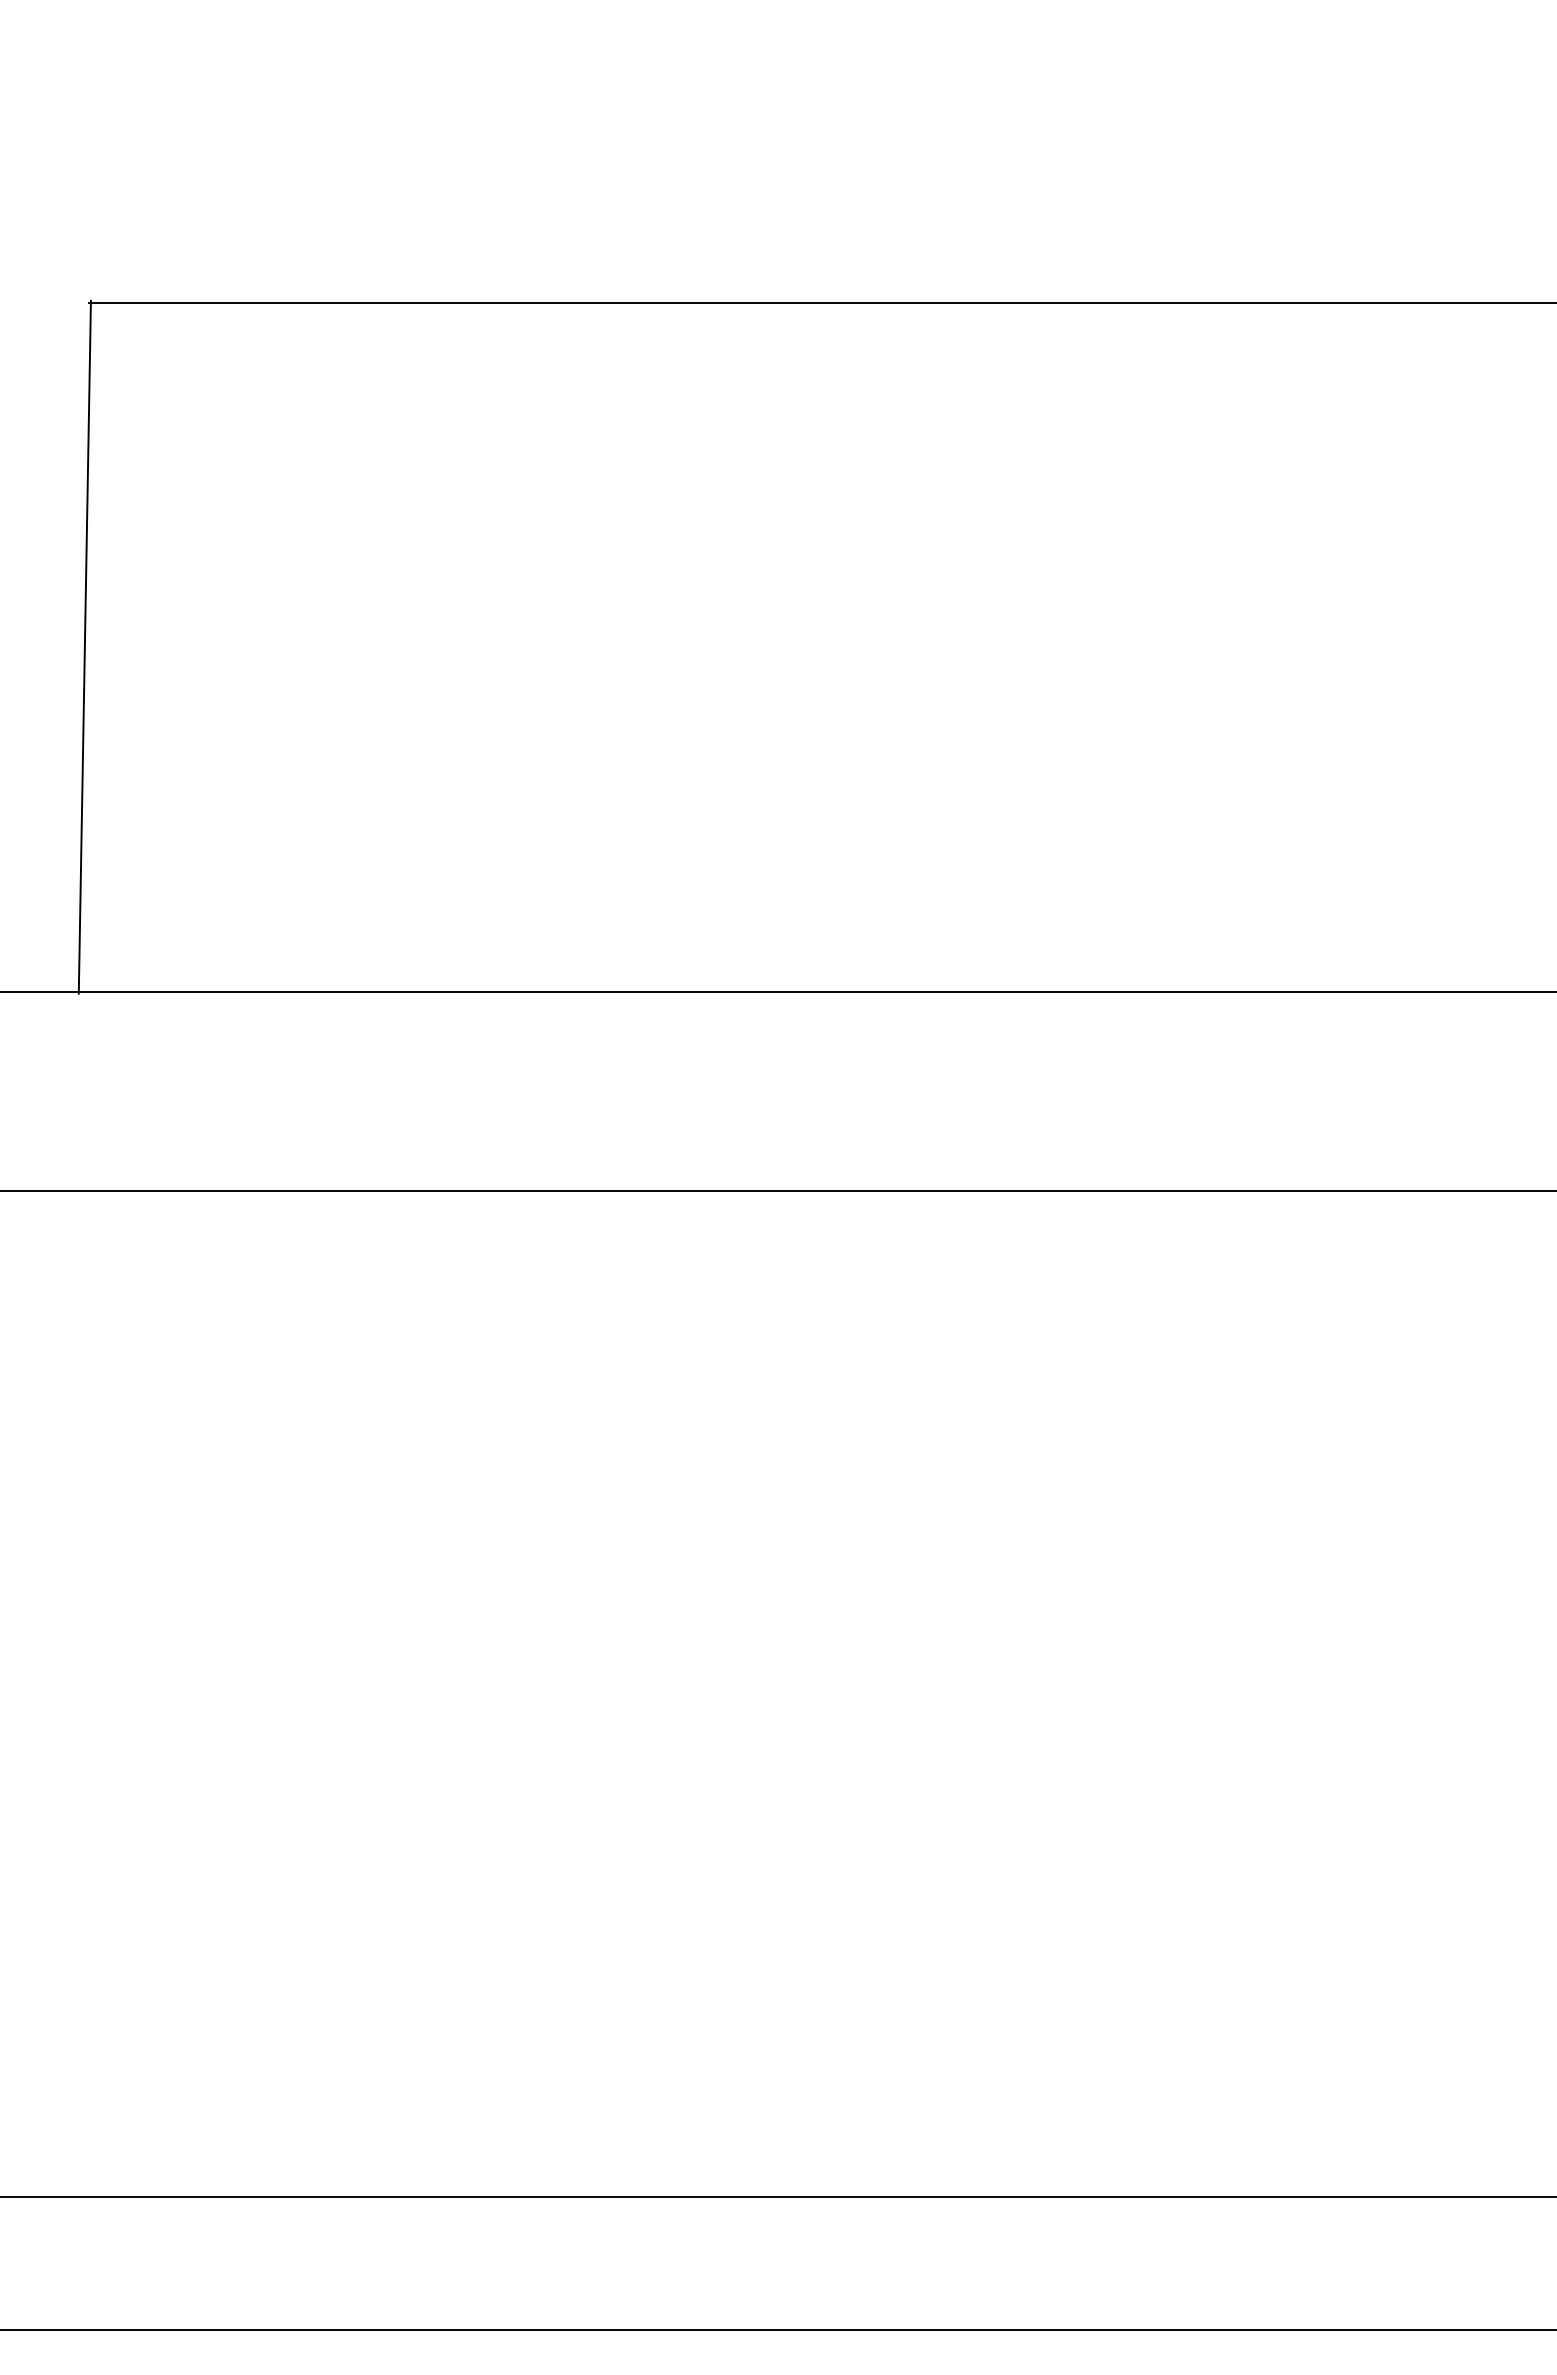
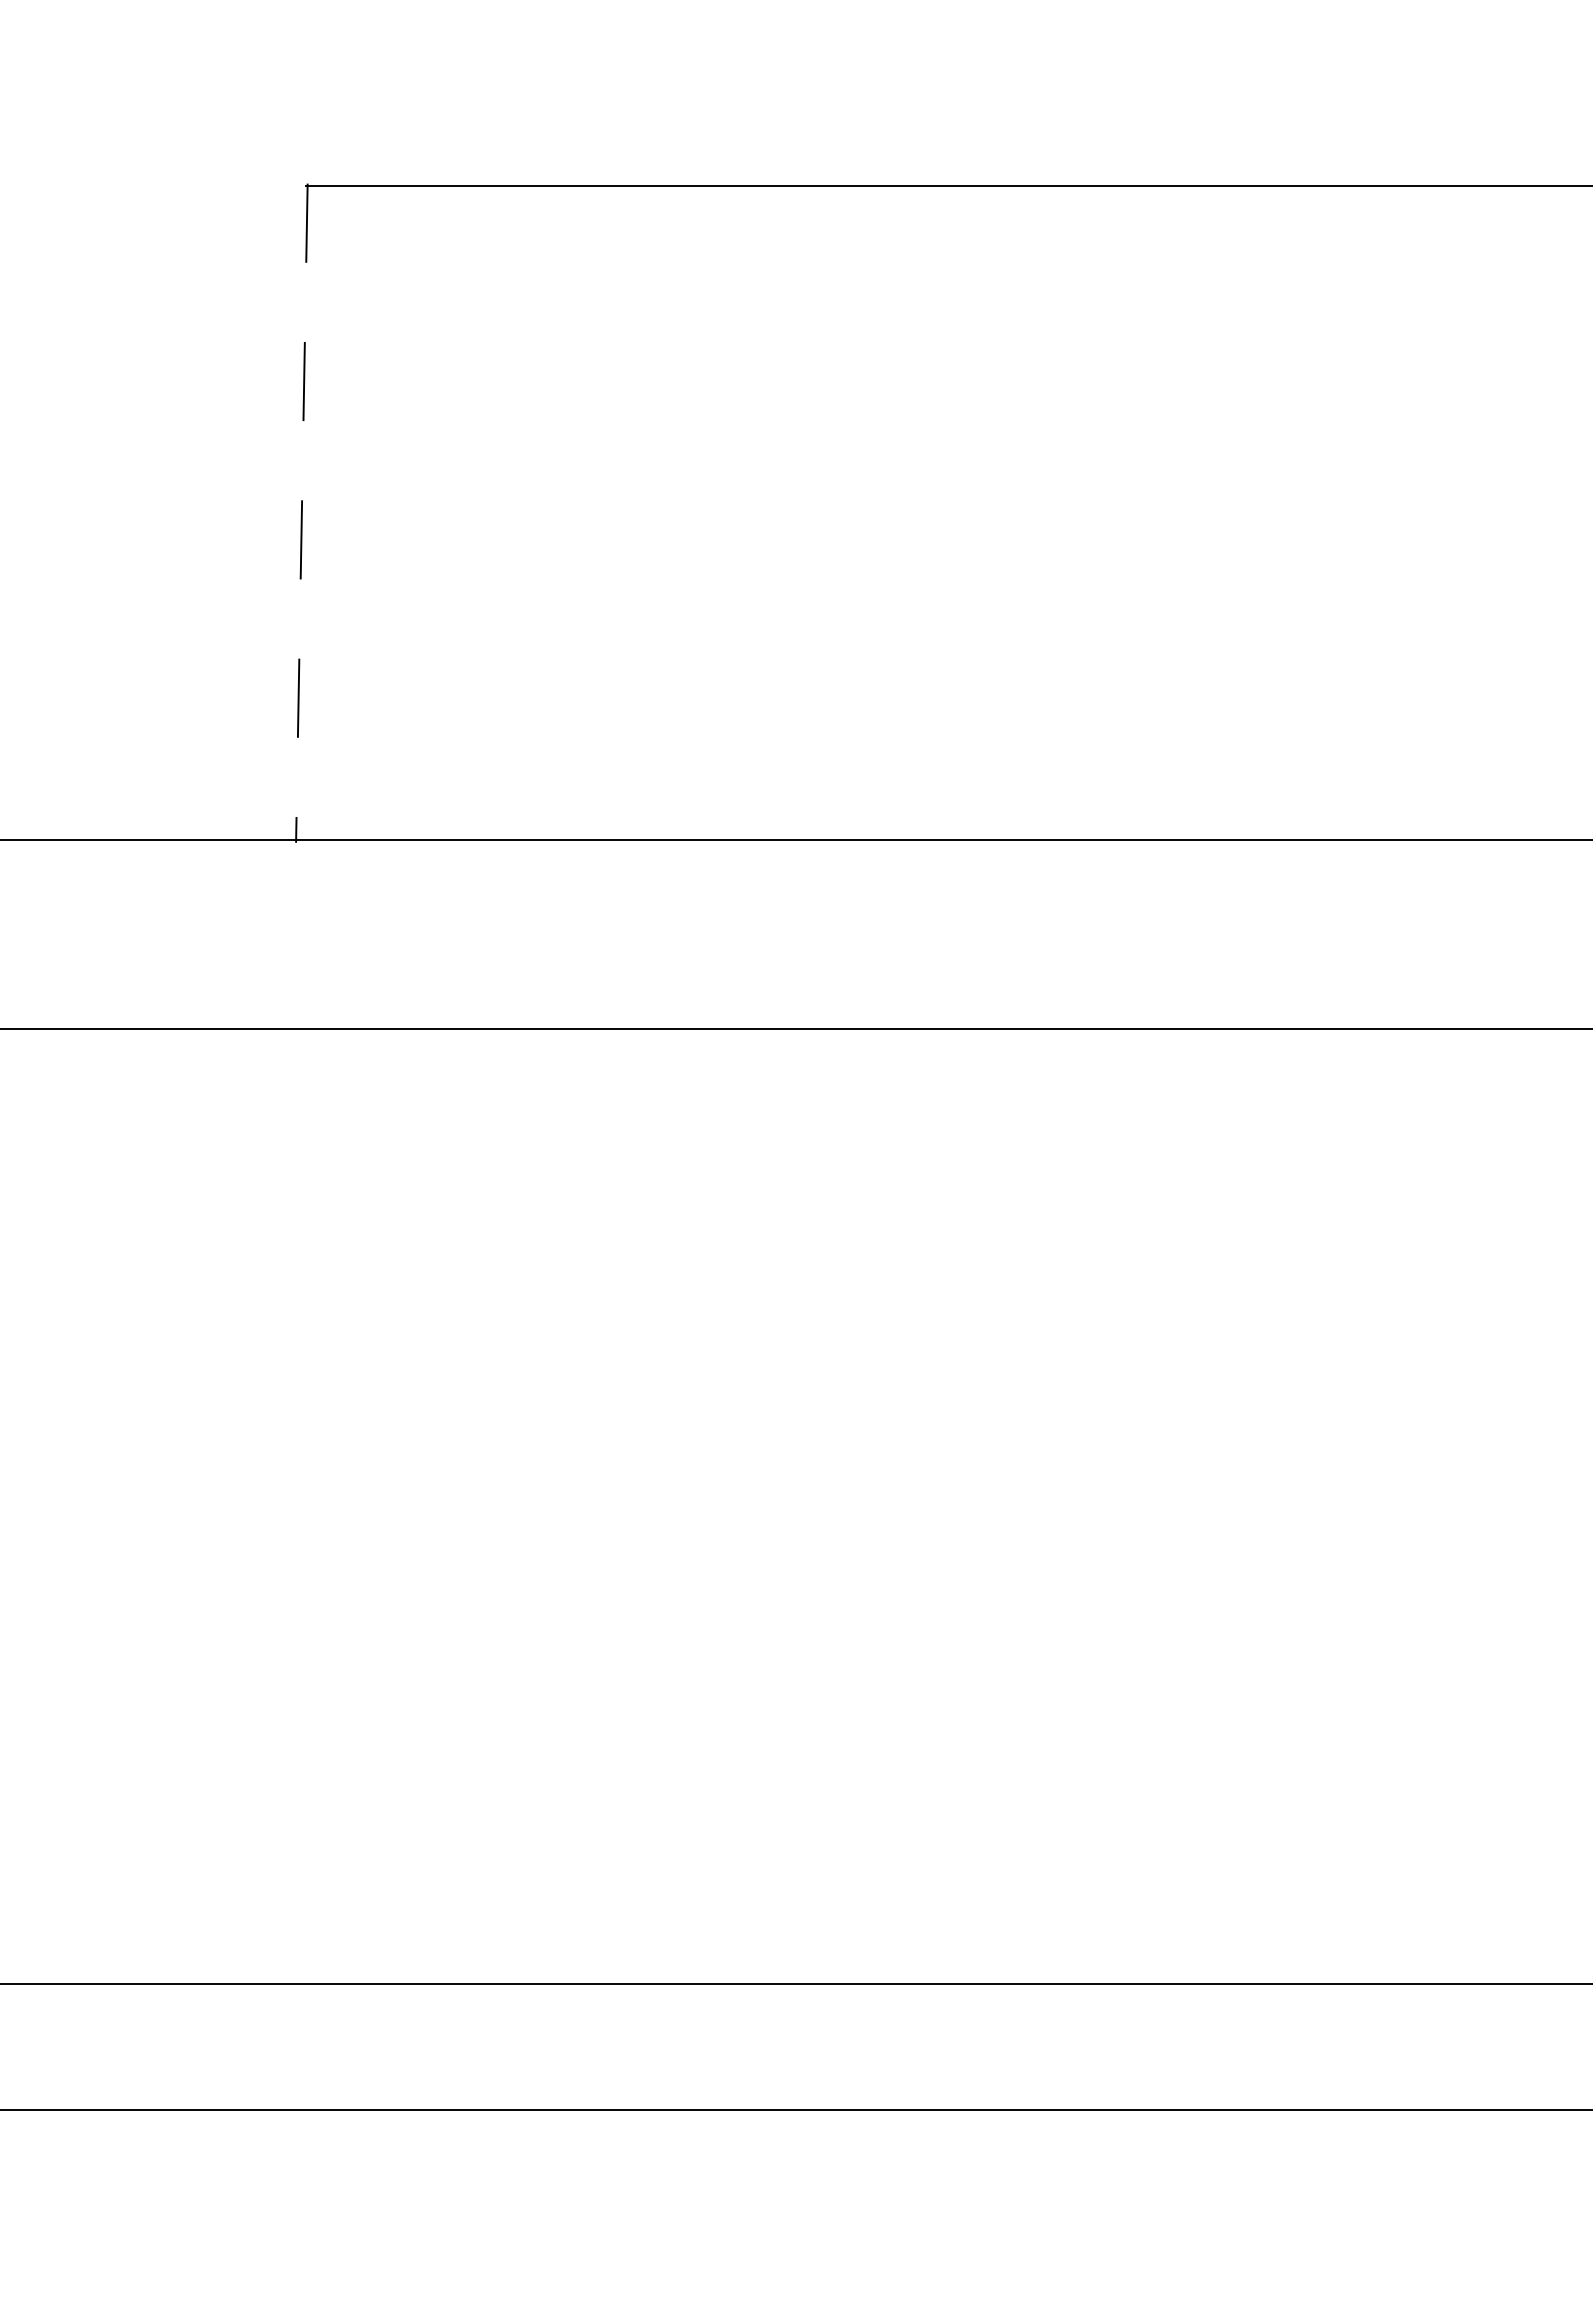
line: (84, 647) -> (301, 513), solid -> dashed

